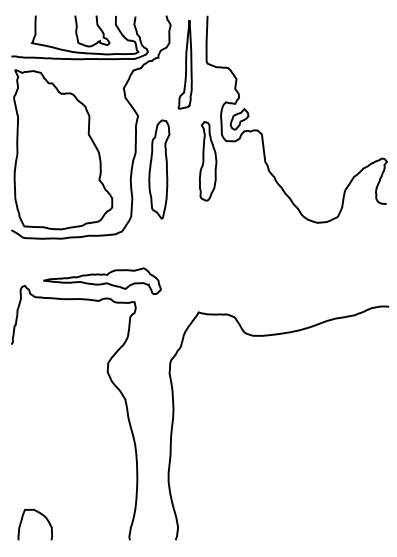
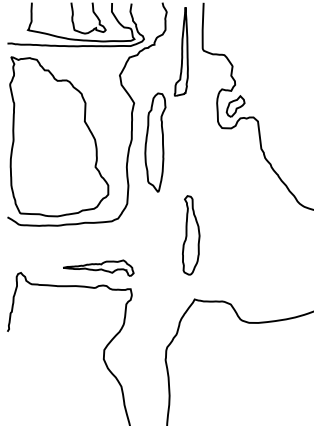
part: (207, 161) -> (190, 235), moved
part: (159, 169) -> (155, 142), moved
part: (102, 280) -> (98, 267), size x0.6

